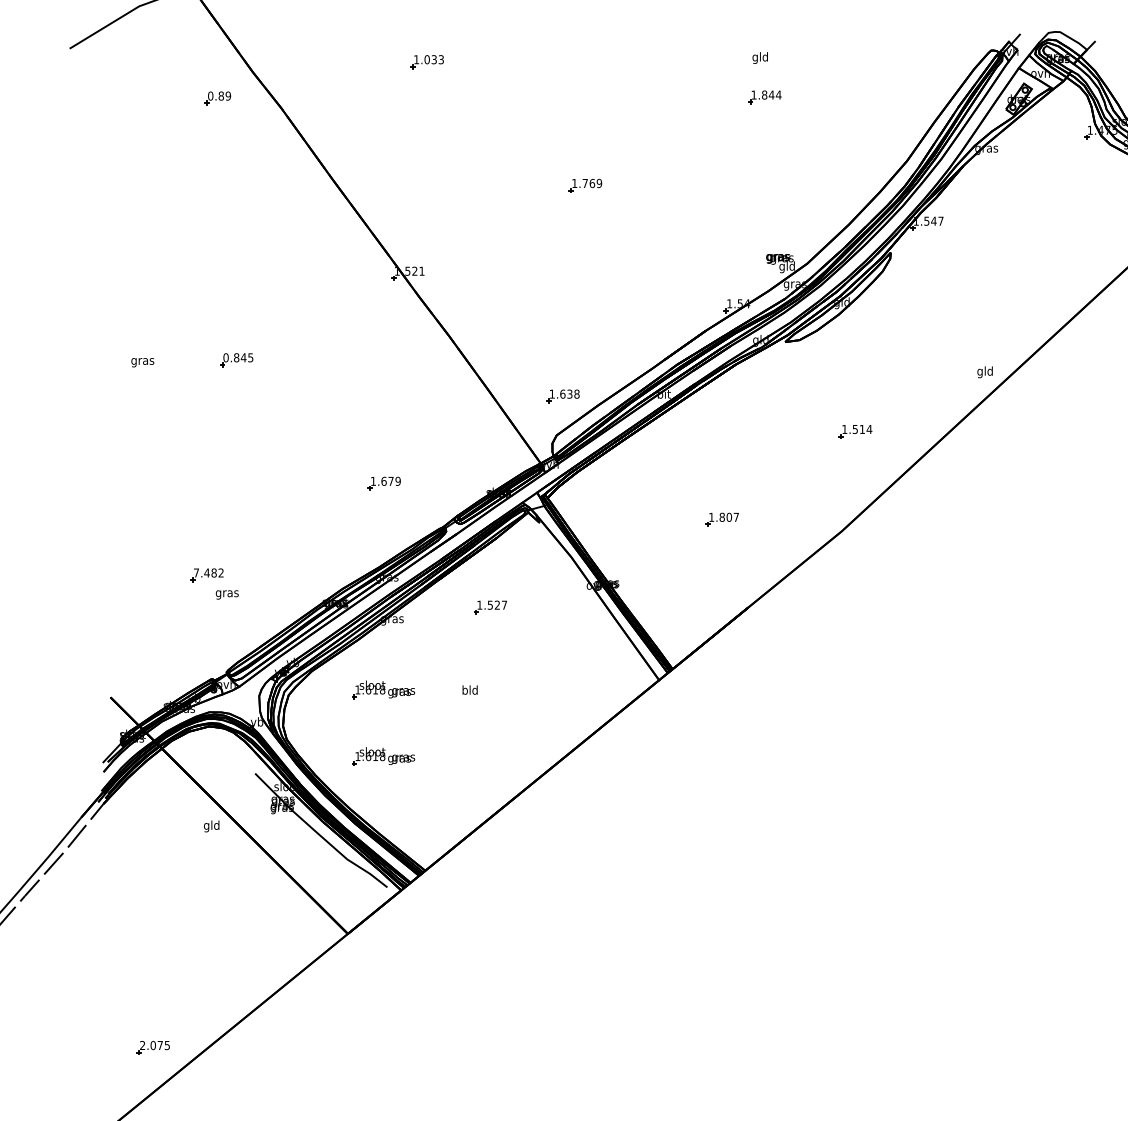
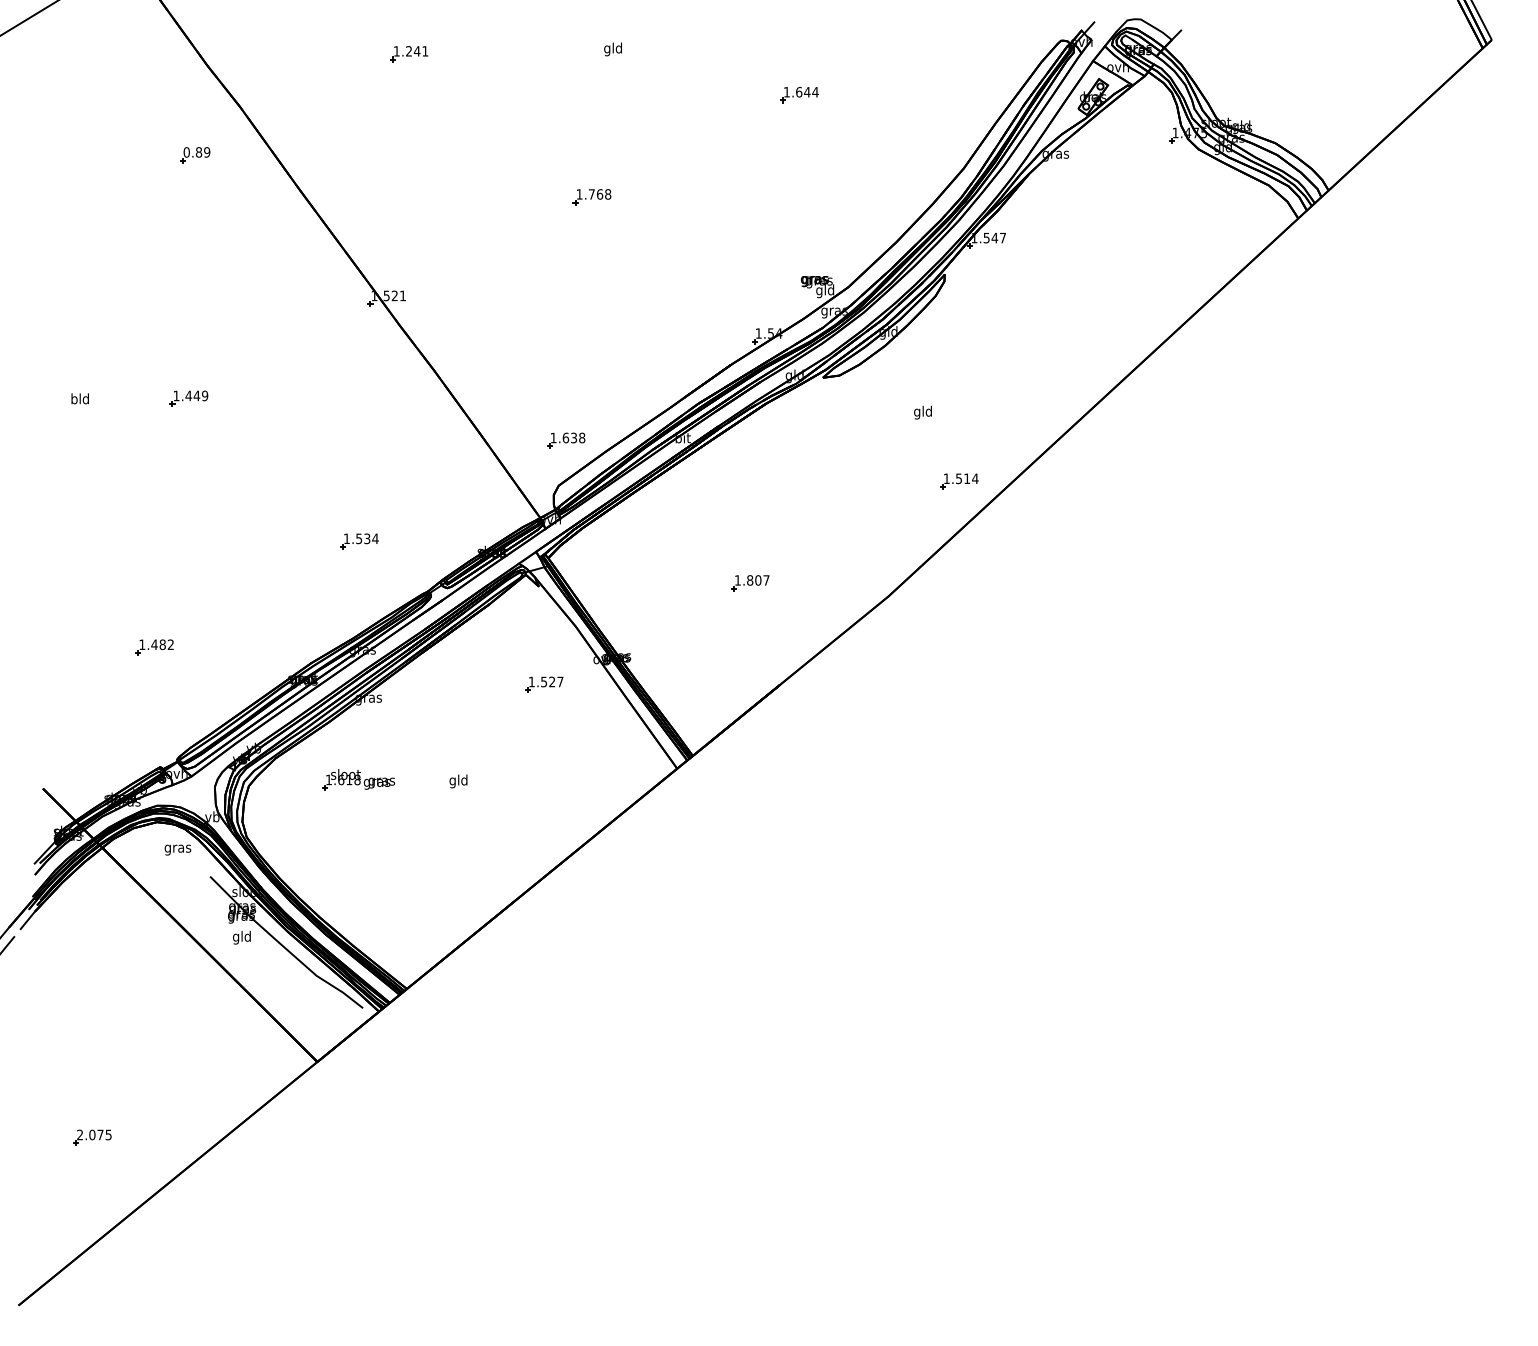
text: (759, 58) -> (612, 49), moved
text: (433, 59) -> (416, 51), 1.033 -> 1.241
text: (764, 95) -> (799, 92), 1.844 -> 1.644
part: (218, 98) -> (195, 155), moved
text: (599, 183) -> (608, 194), 1.769 -> 1.768
text: (238, 357) -> (190, 395), 0.845 -> 1.449
text: (143, 361) -> (80, 400), gras -> bld
text: (984, 372) -> (922, 412), moved
part: (855, 431) -> (959, 481), moved
text: (391, 481) -> (367, 538), 1.679 -> 1.534
text: (196, 572) -> (142, 644), 7.482 -> 1.482
text: (226, 594) -> (177, 849), moved
part: (490, 607) -> (544, 684), moved
text: (464, 691) -> (452, 781), bld -> gld
part: (383, 756) -> (358, 856), removed
text: (211, 826) -> (241, 937), moved
part: (153, 1047) -> (92, 1137), moved

